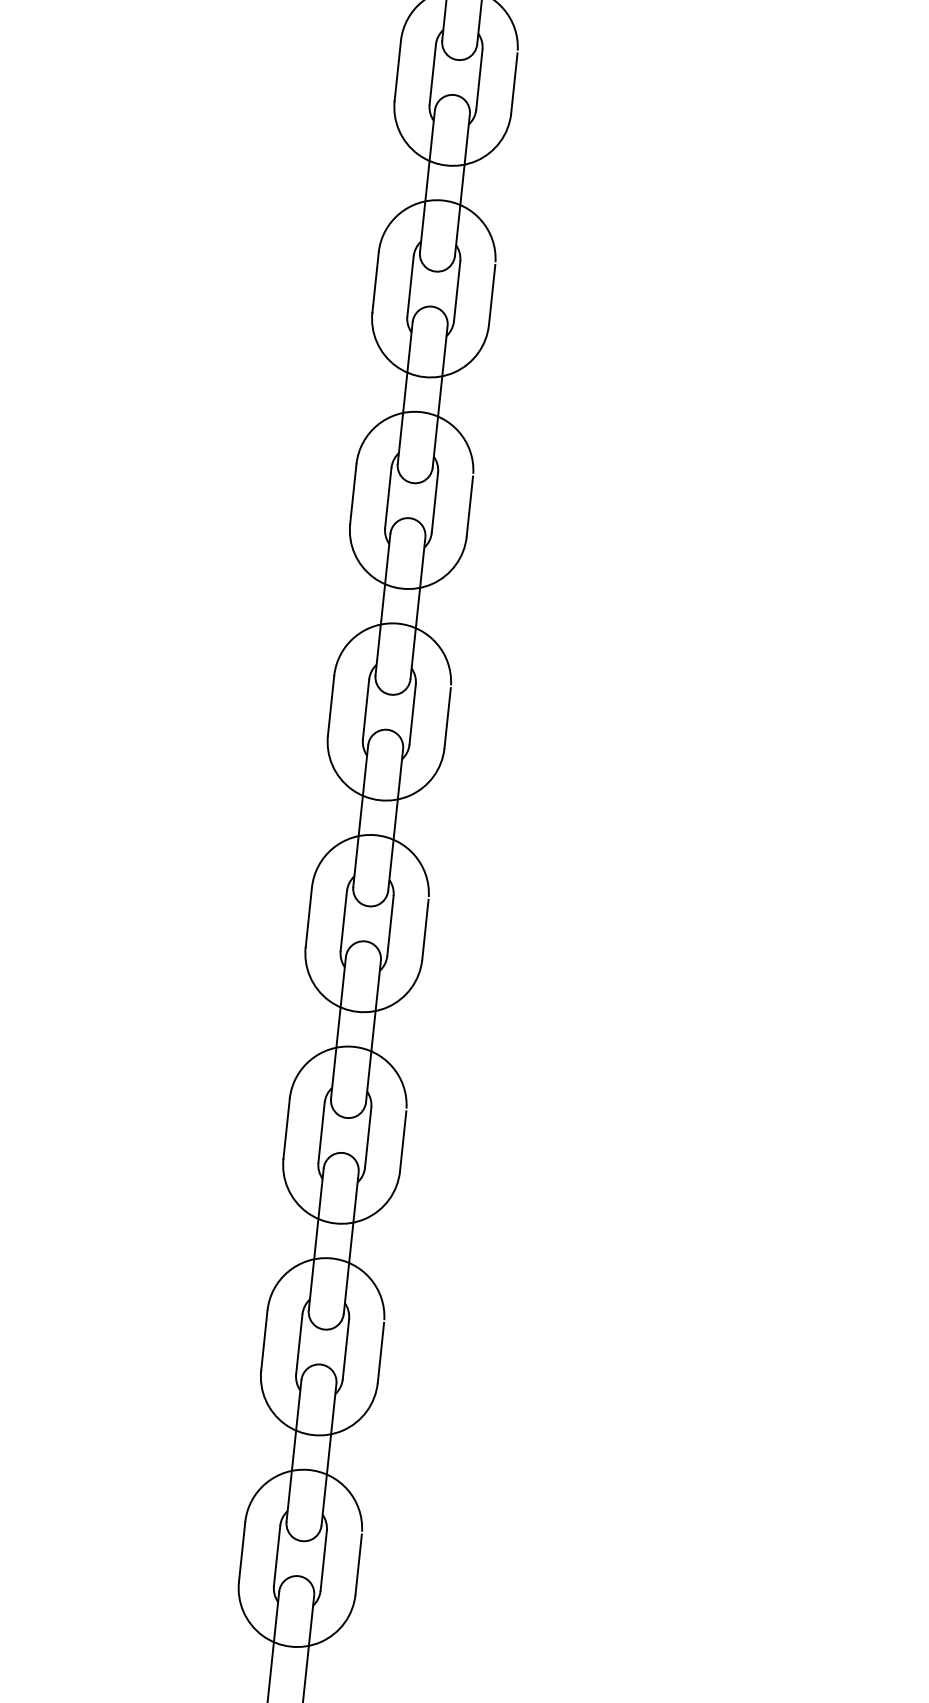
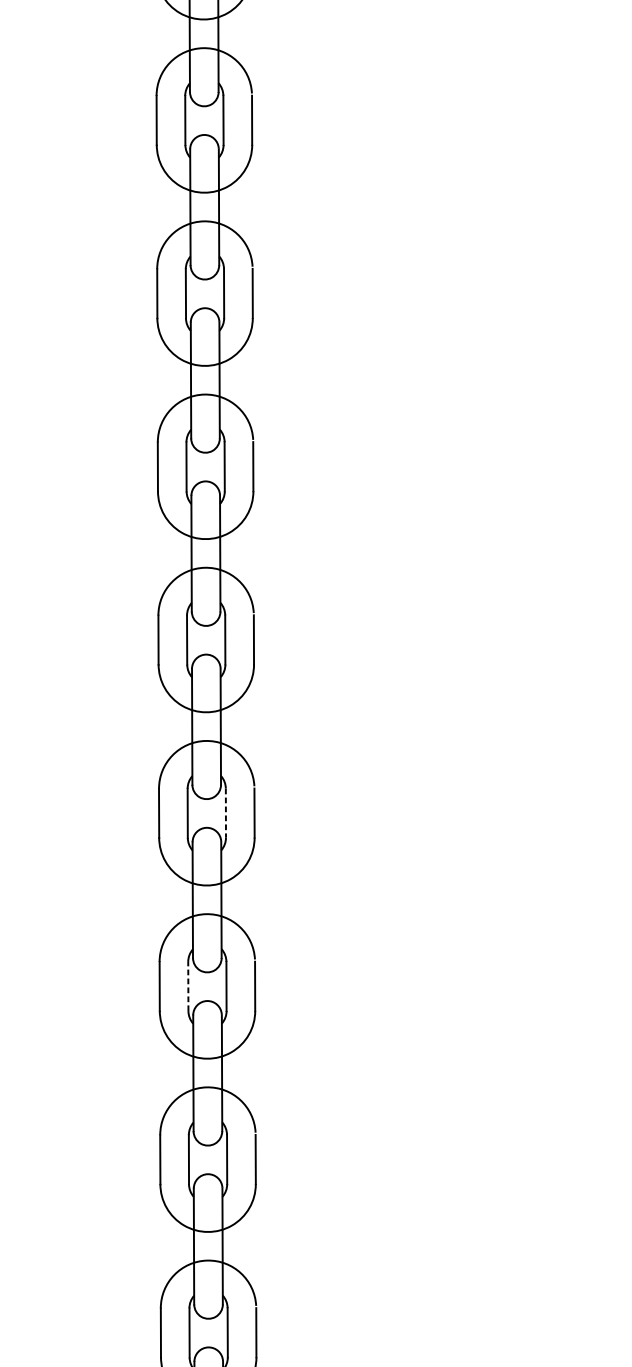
line: (390, 926) -> (225, 813), solid -> dashed
line: (321, 1132) -> (188, 986), solid -> dashed

